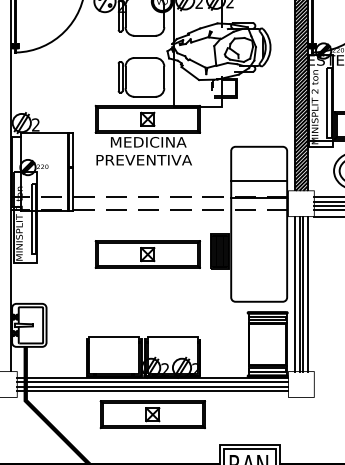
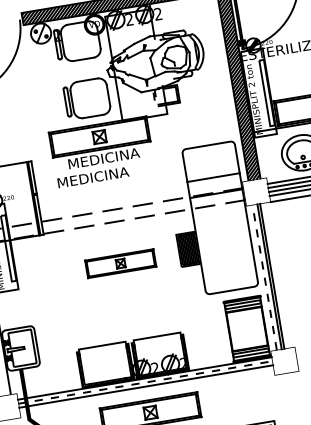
text: (144, 159) -> (102, 175), PREVENTIVA -> MEDICINA
part: (147, 254) -> (120, 263), size x0.7
line: (294, 293) -> (264, 277), solid -> dashed
line: (307, 293) -> (276, 275), removed
line: (152, 382) -> (145, 382), solid -> dashed
line: (152, 390) -> (146, 390), removed

